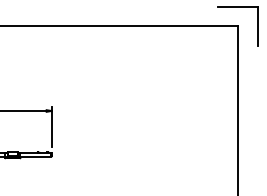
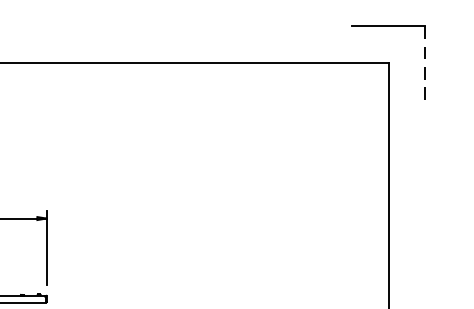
line: (257, 26) -> (425, 63), solid -> dashed

